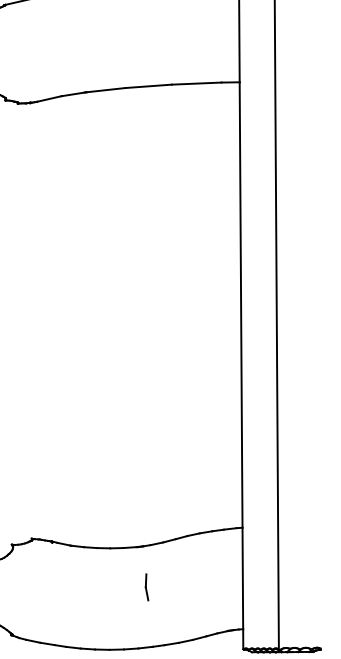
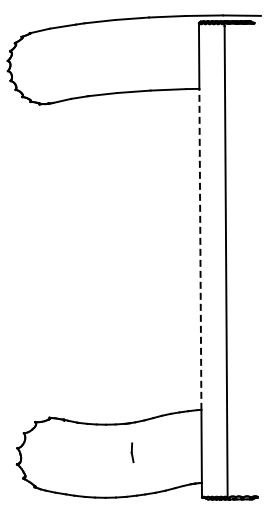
line: (241, 303) -> (200, 248), solid -> dashed

